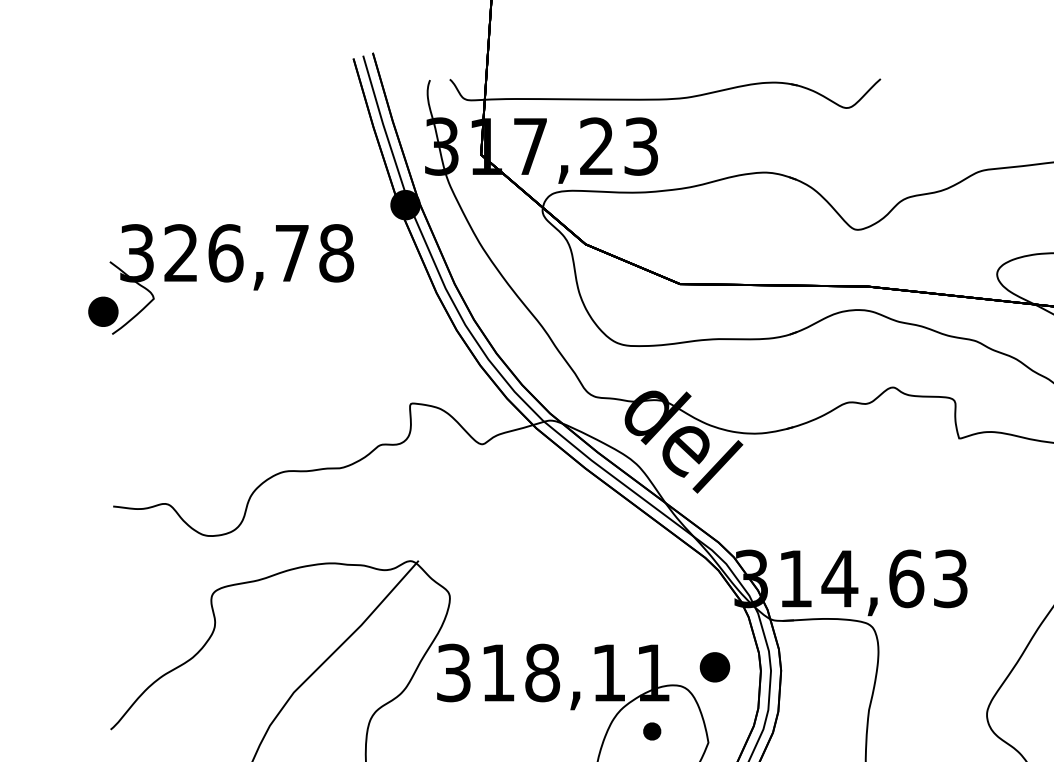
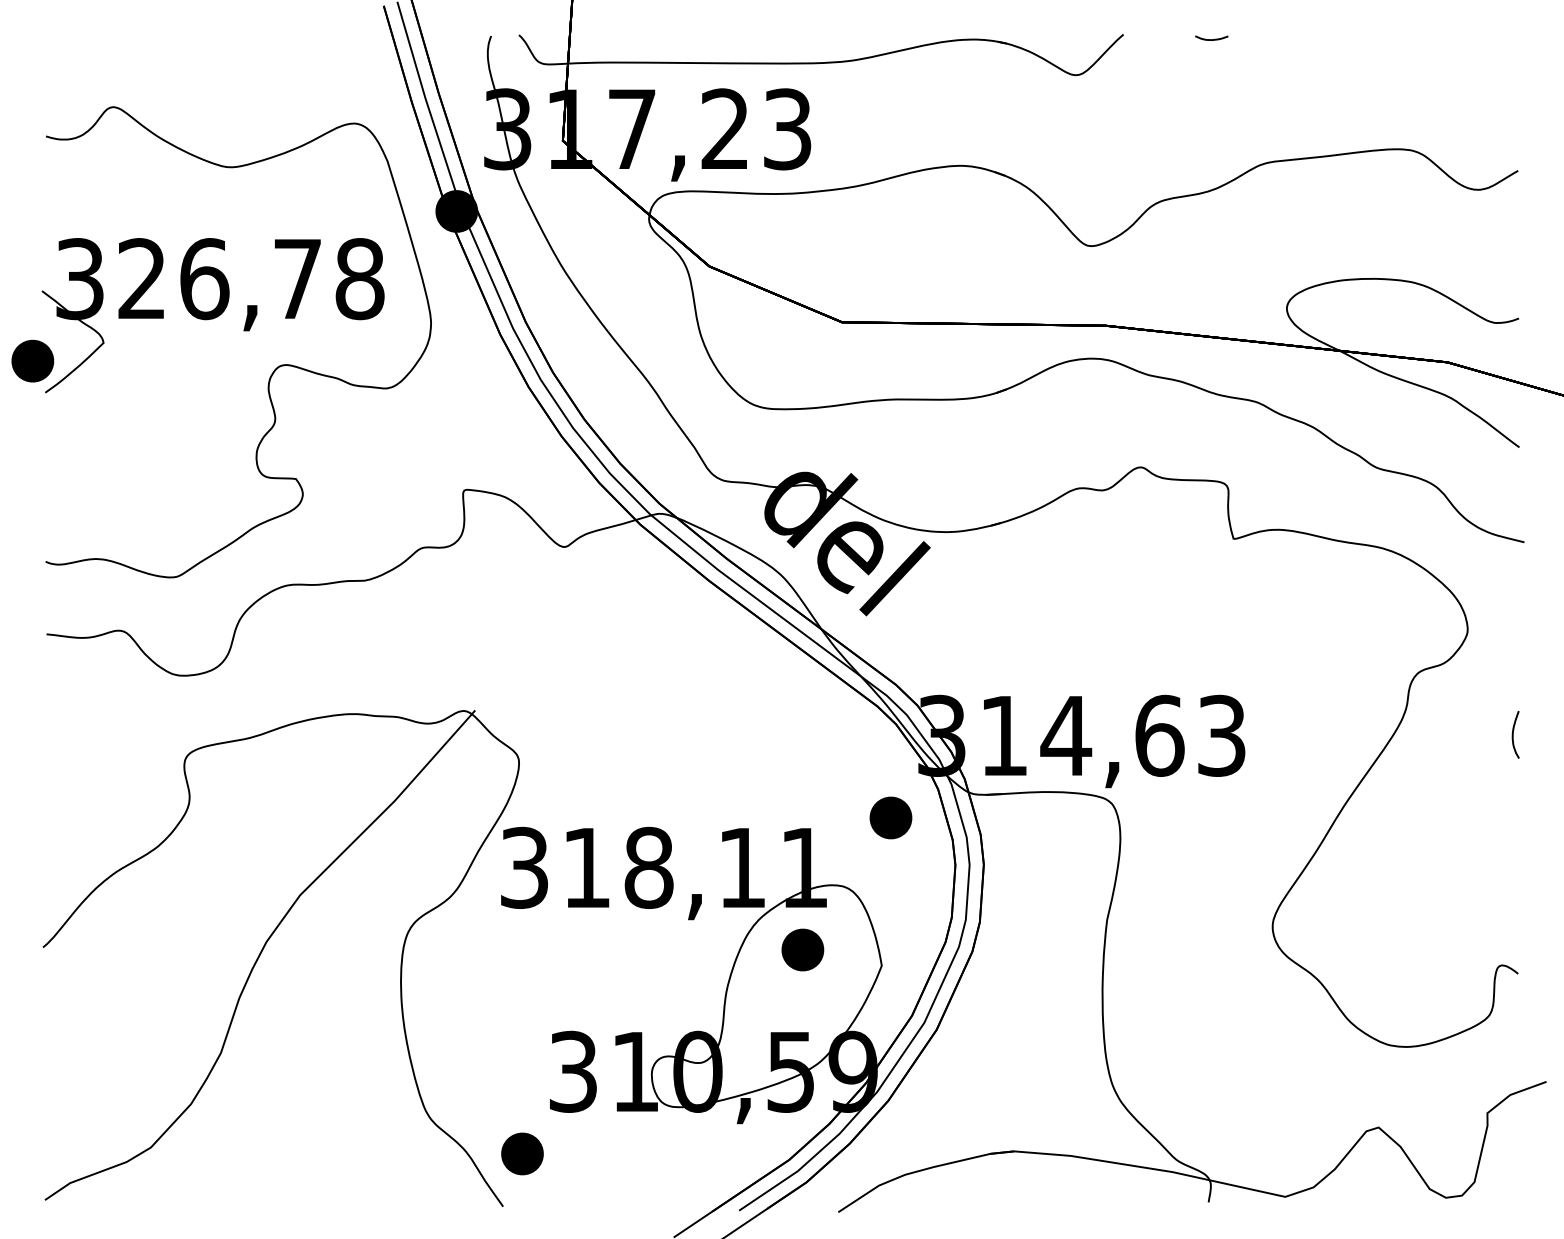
curve: (943, 82) -> (1211, 39), added
curve: (274, 318) -> (273, 370), added
part: (714, 666) -> (890, 817), moved
part: (651, 731) -> (802, 949), size x1.67

